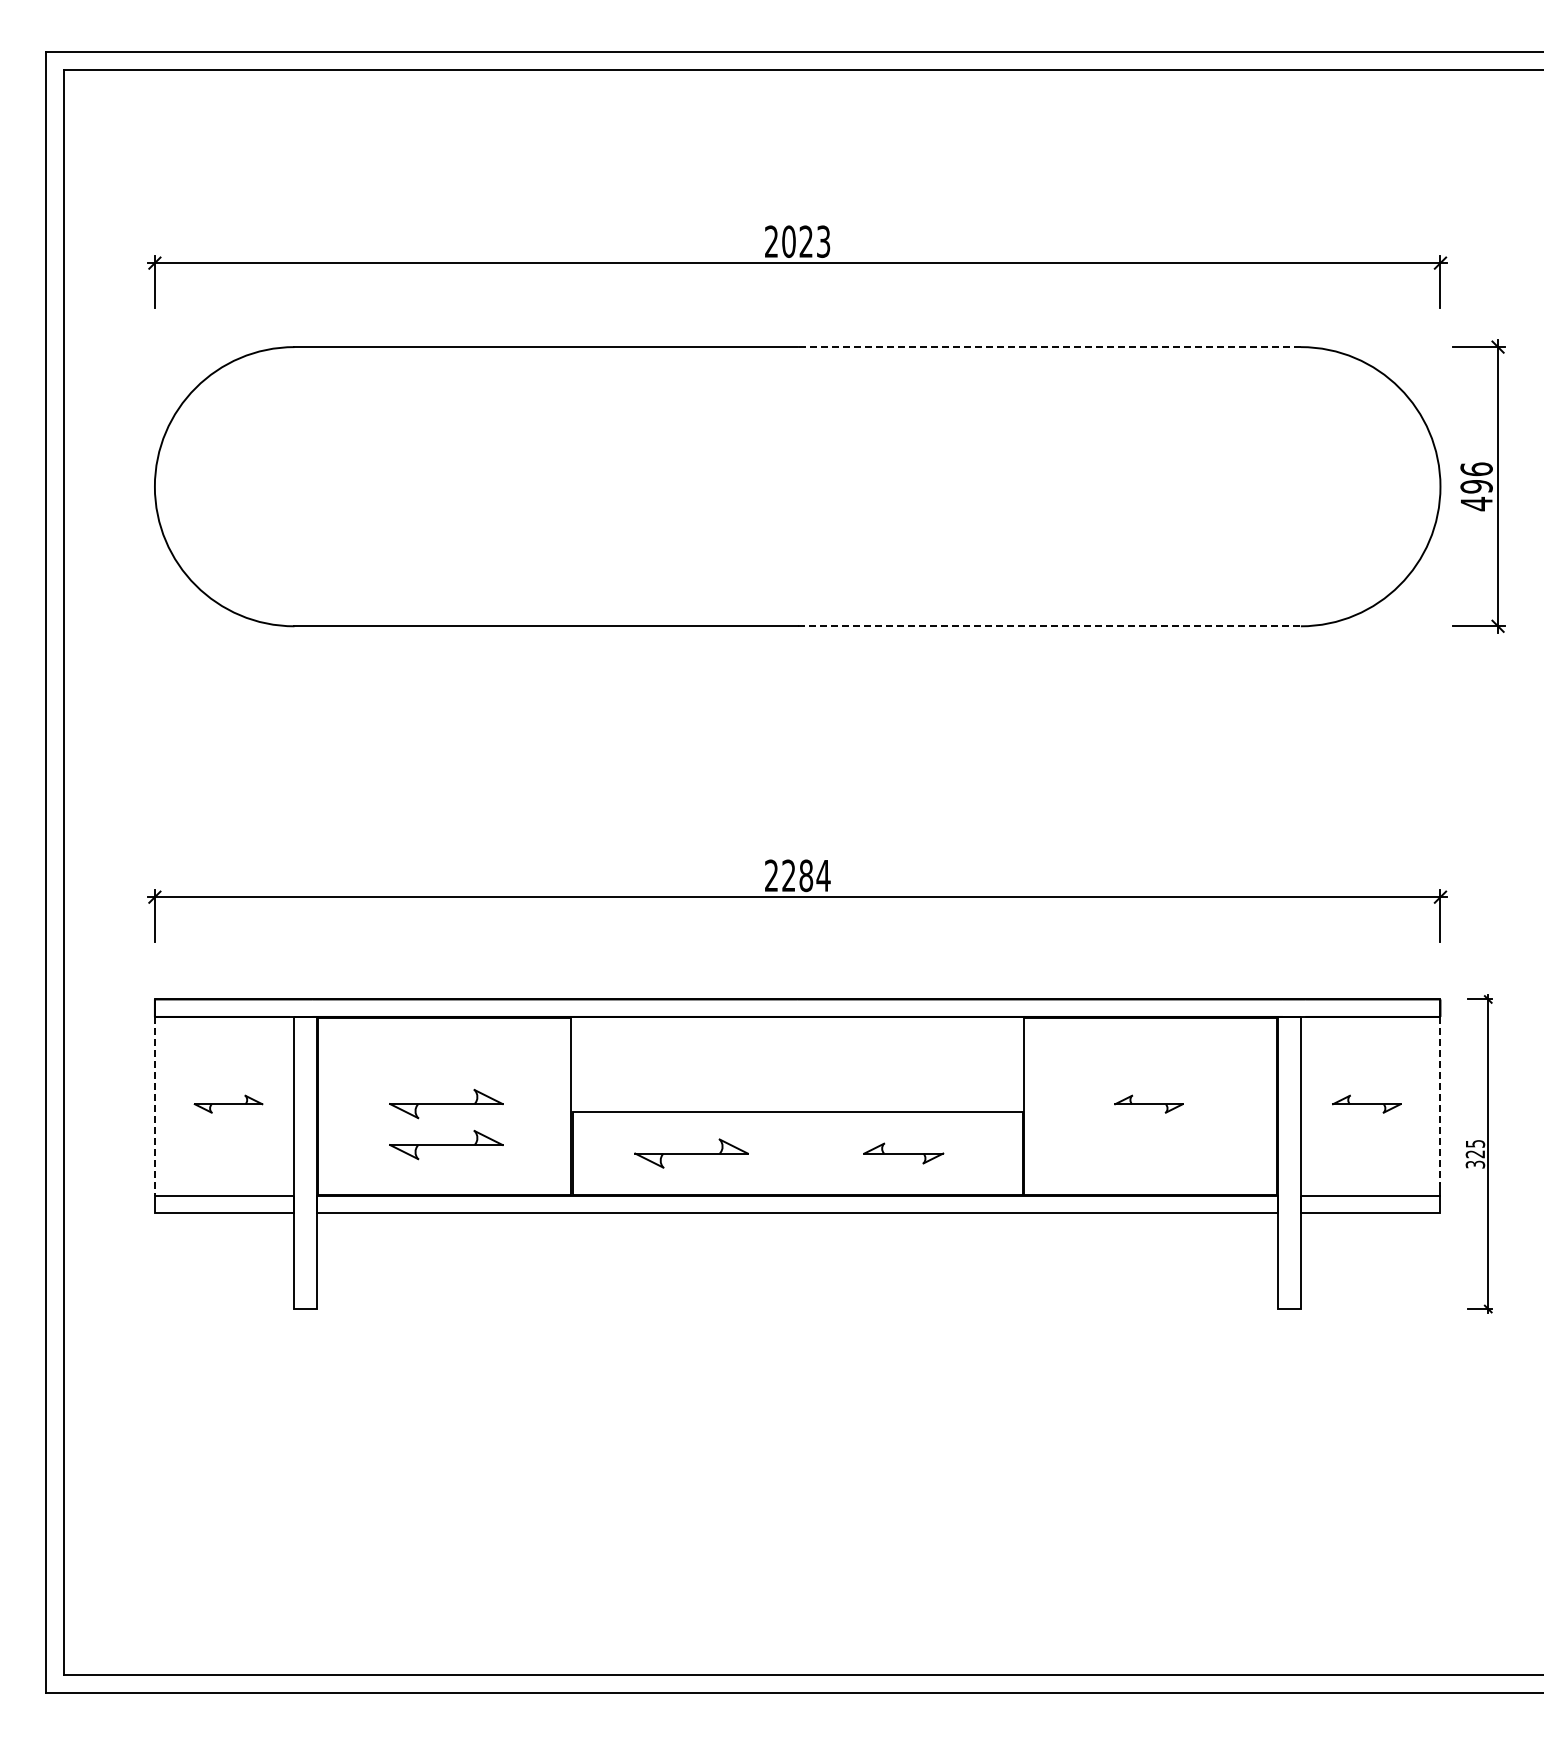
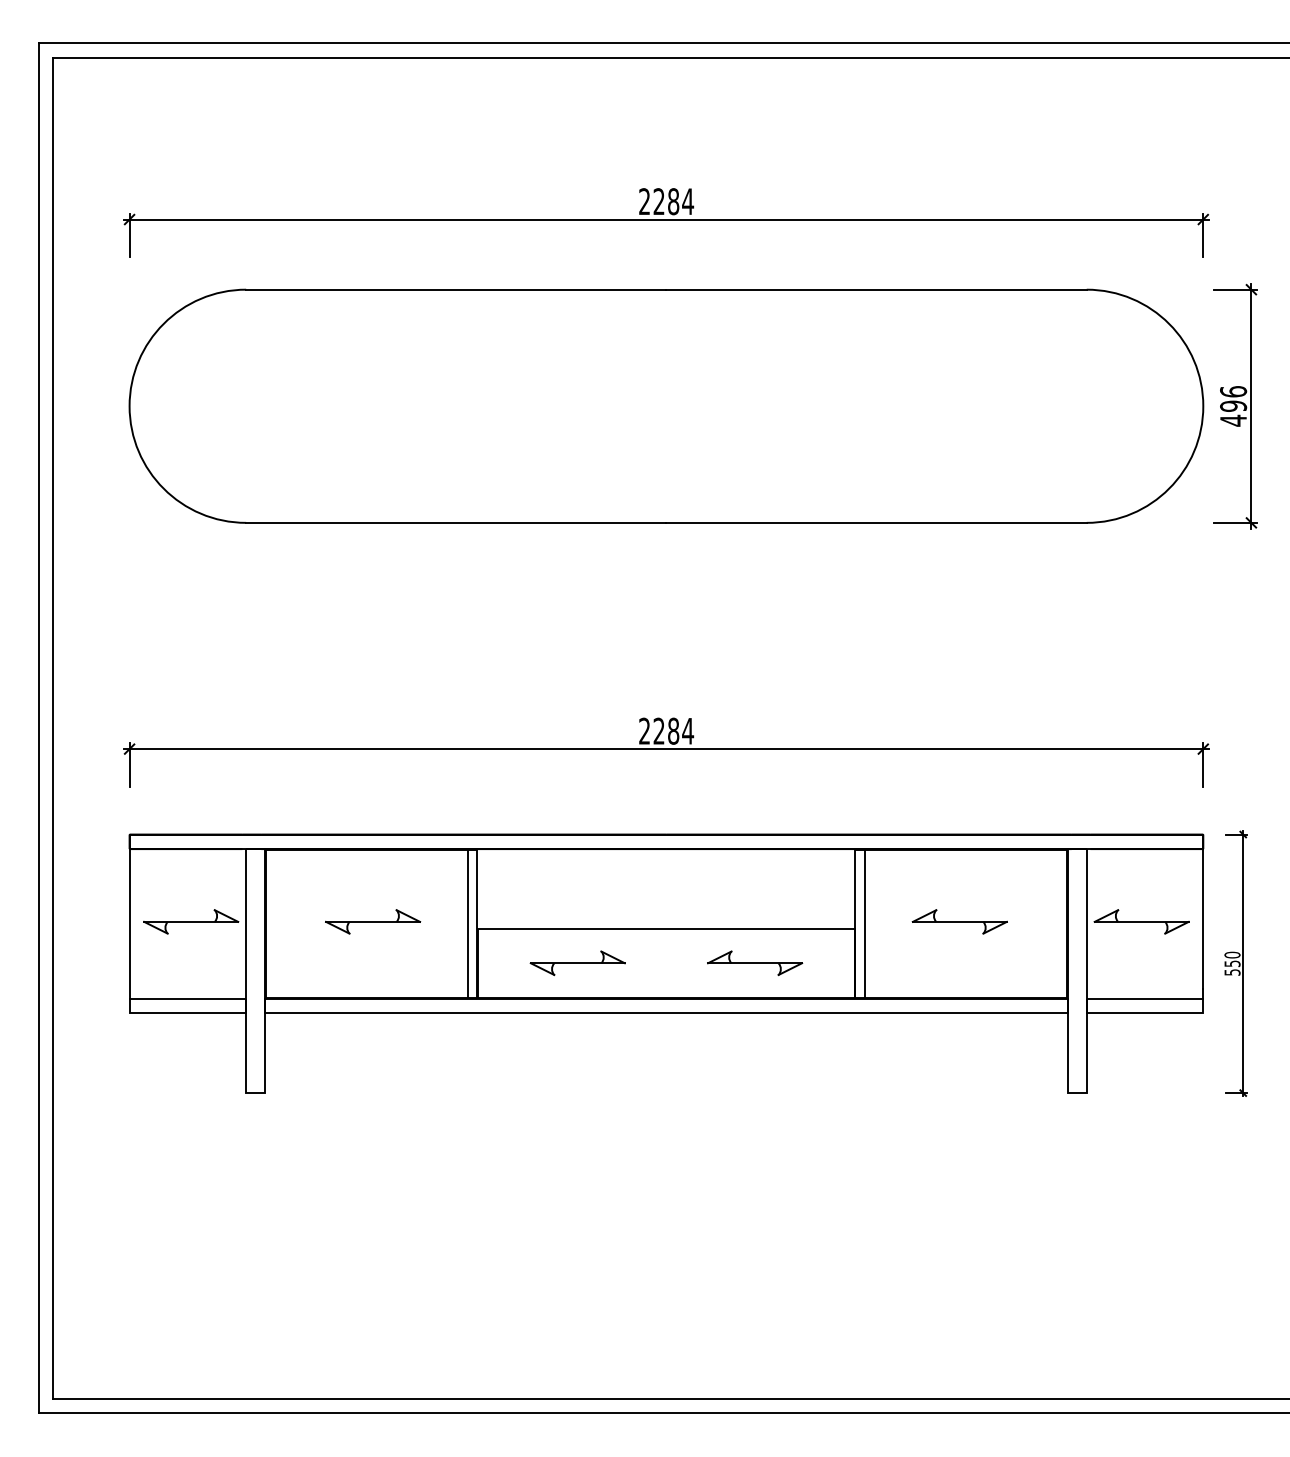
text: (806, 241) -> (673, 201), 2023 -> 2284
line: (1049, 347) -> (876, 290), dashed -> solid
line: (1049, 626) -> (876, 523), dashed -> solid
line: (1440, 1100) -> (1203, 918), dashed -> solid
part: (228, 1104) -> (191, 922), size x1.67
part: (1148, 1104) -> (959, 922), size x1.67
part: (1366, 1104) -> (1141, 922), size x1.67
line: (154, 1106) -> (129, 923), dashed -> solid
line: (560, 1106) -> (468, 923), added
line: (1035, 1106) -> (865, 923), added
part: (446, 1145) -> (373, 956), removed
part: (903, 1153) -> (754, 963), size x1.43
text: (1475, 1153) -> (1232, 963), 325 -> 550

